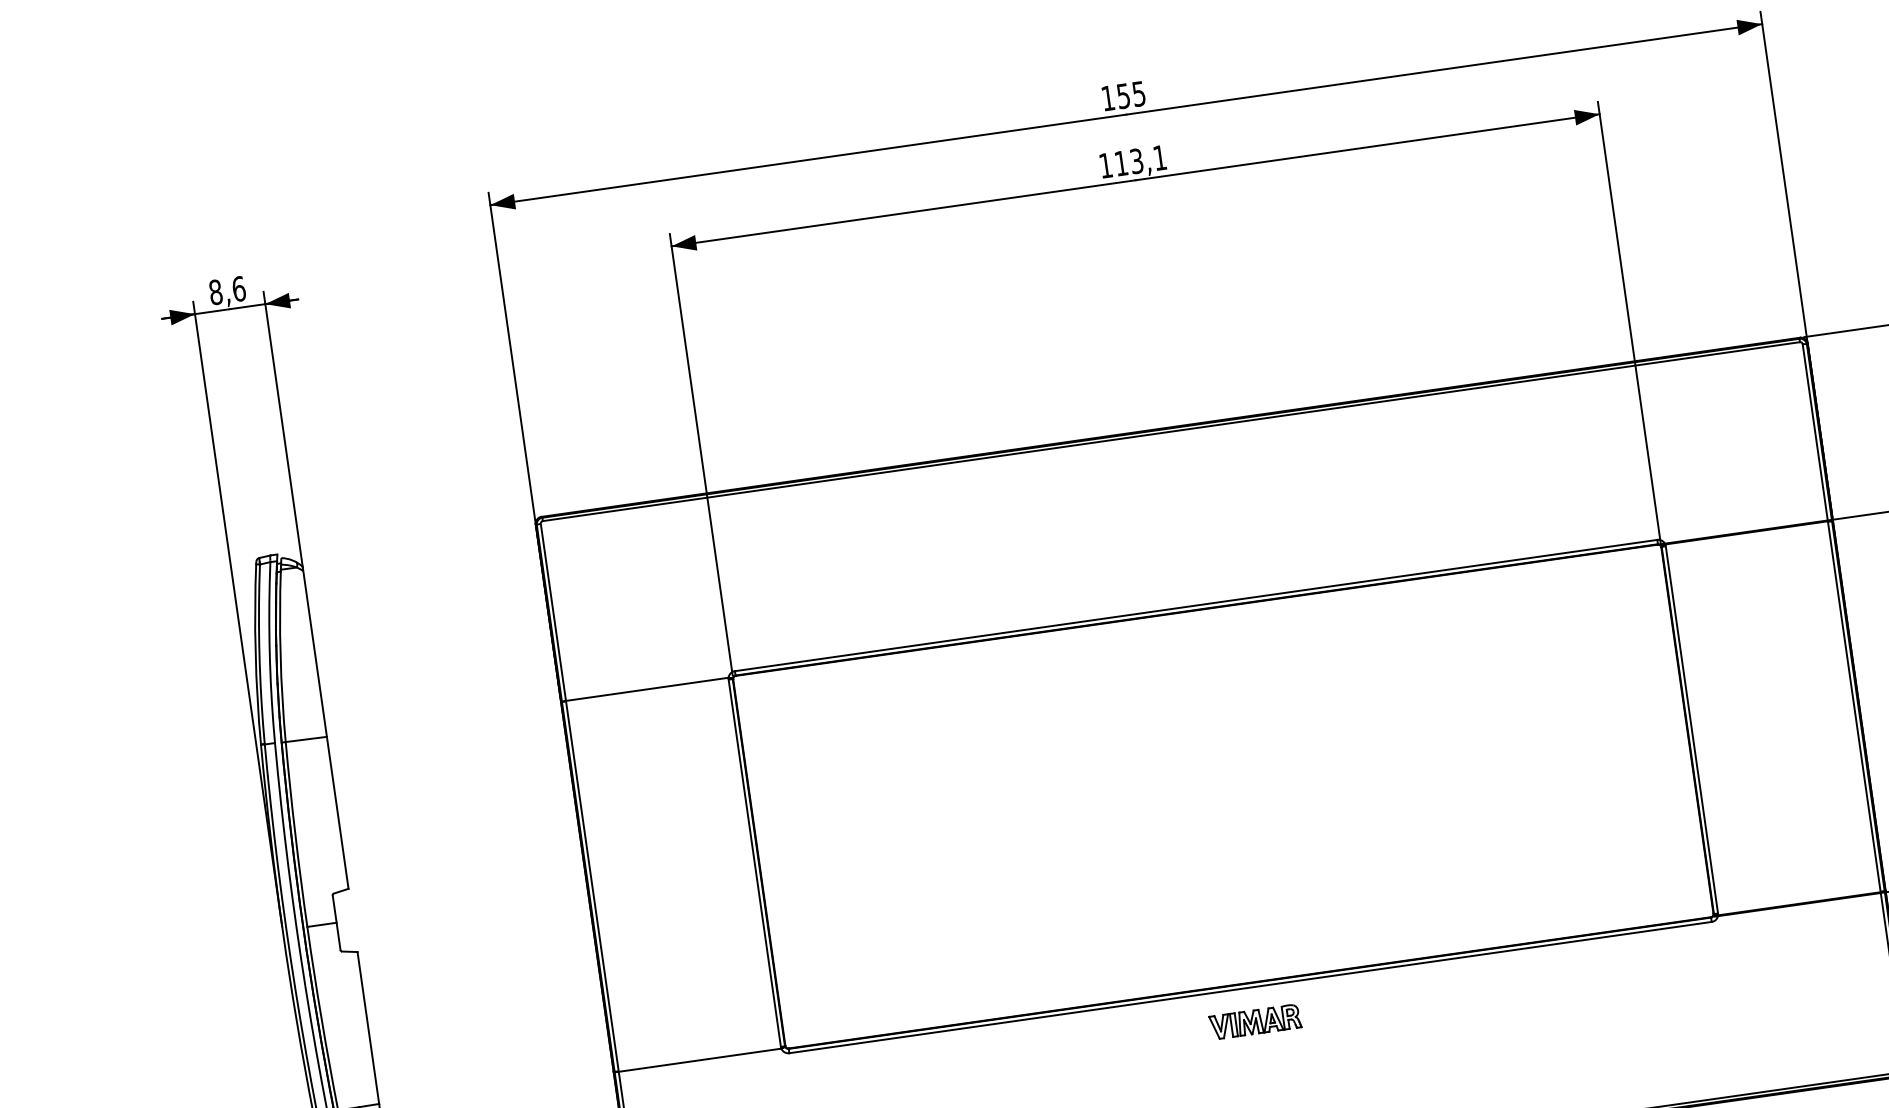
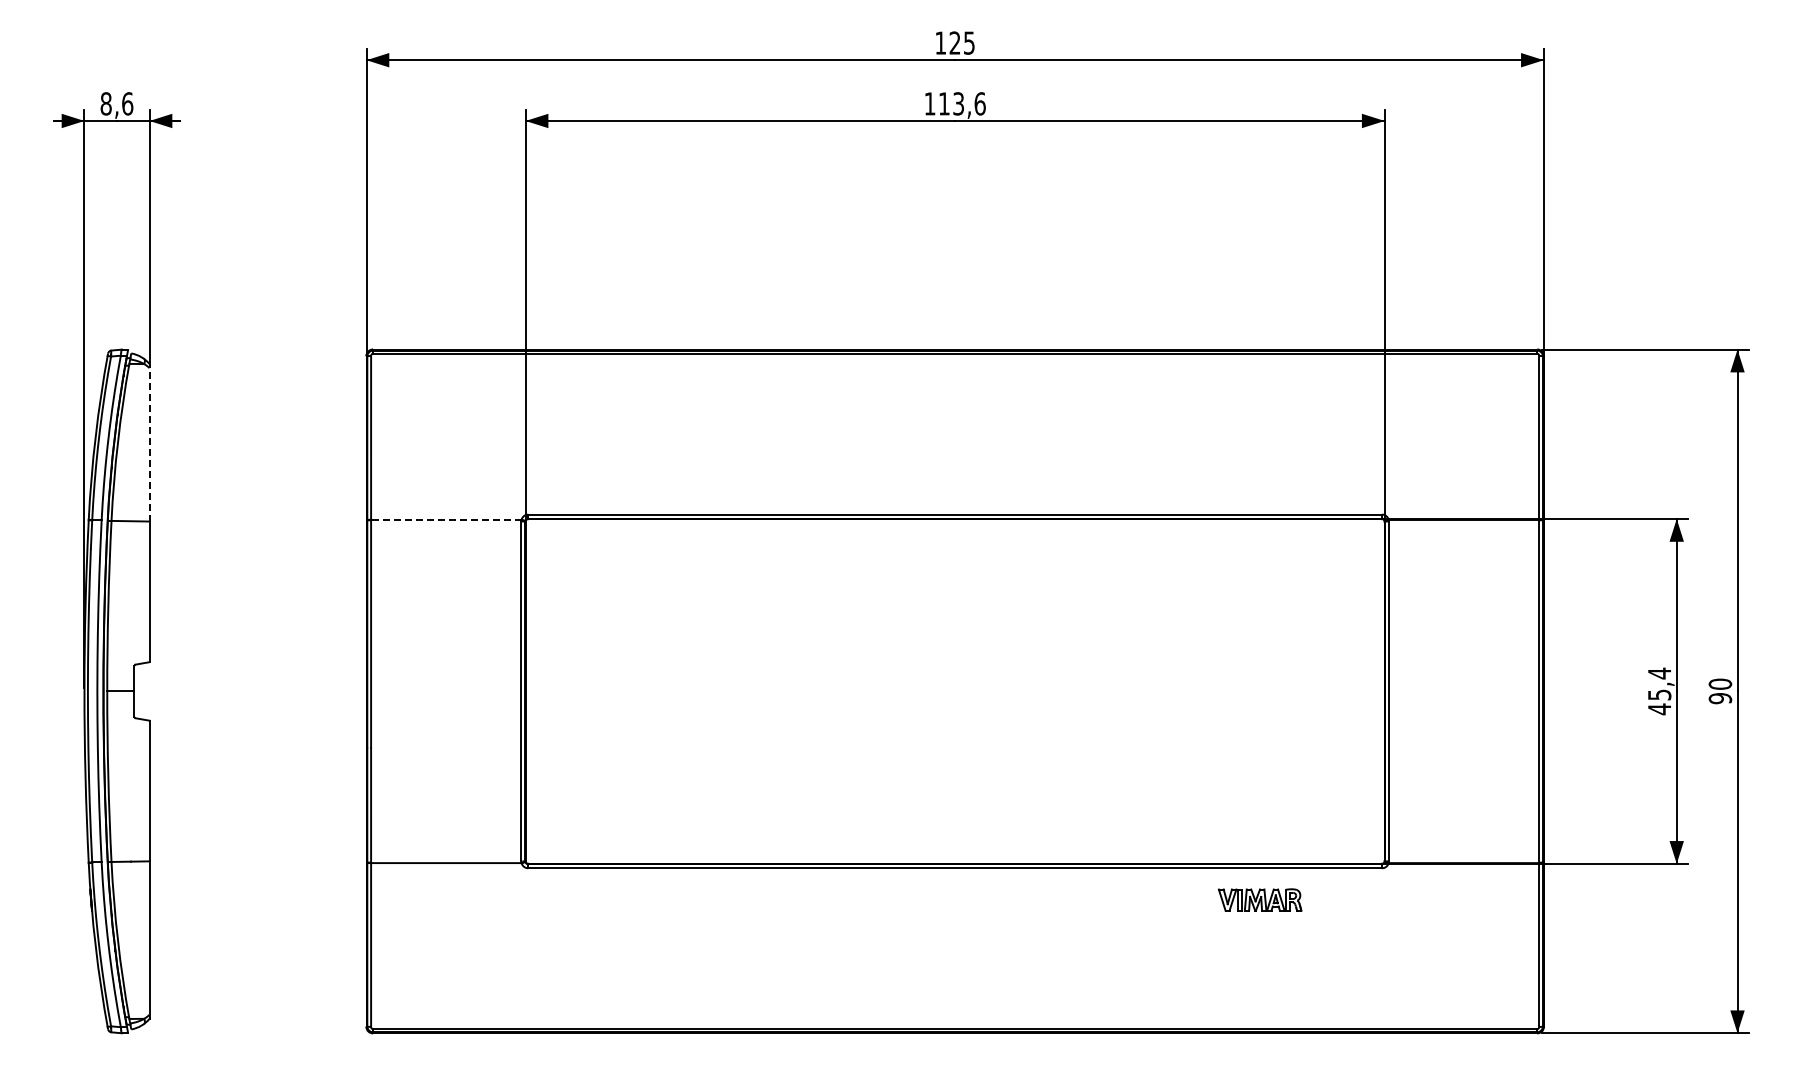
text: (1122, 95) -> (954, 42), 155 -> 125
text: (1159, 157) -> (979, 103), 113,1 -> 113,6
line: (314, 651) -> (149, 442), solid -> dashed
line: (646, 689) -> (445, 519), solid -> dashed
part: (1254, 1021) -> (1259, 899), moved

